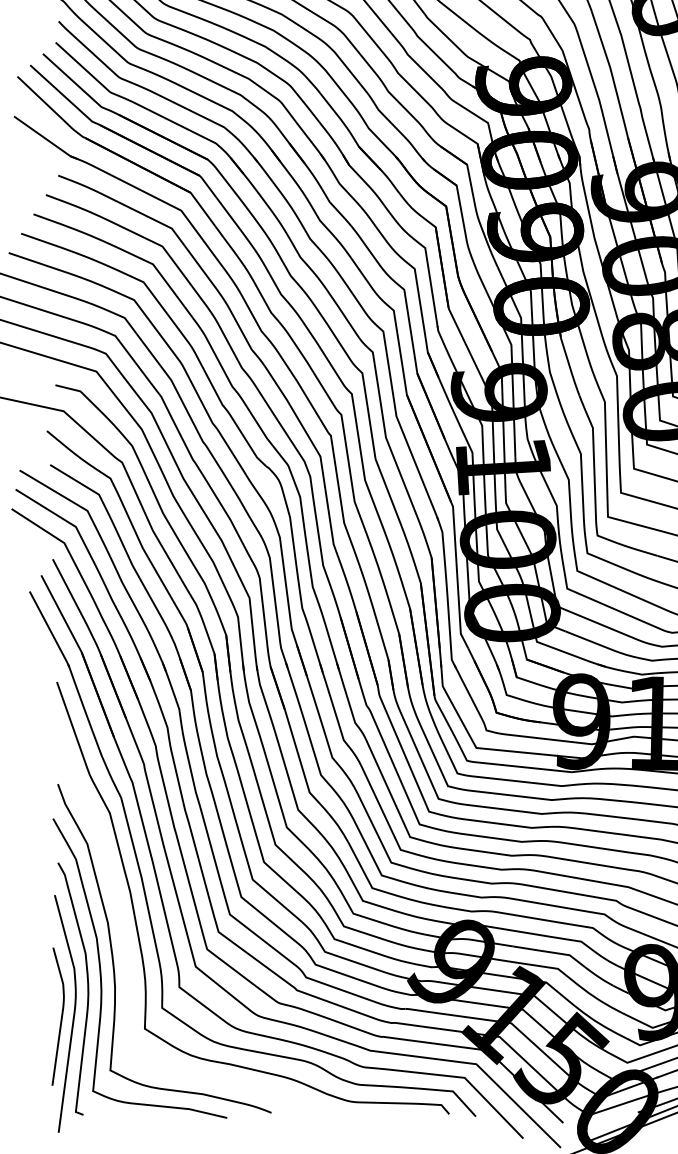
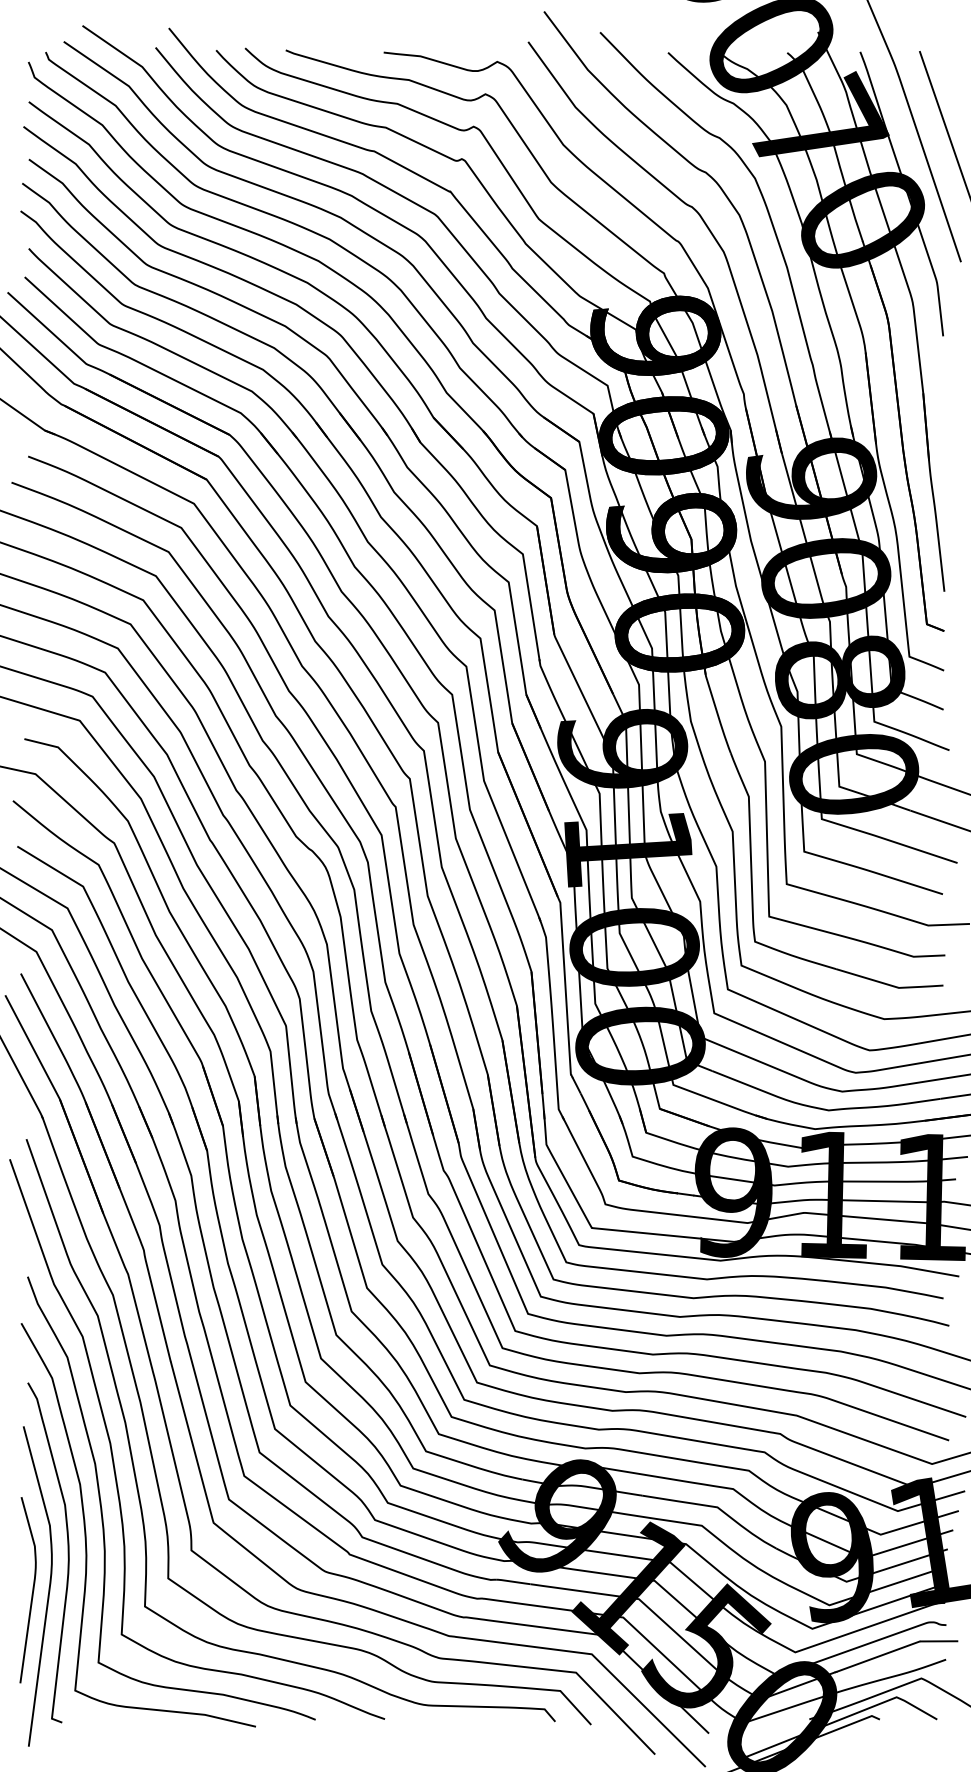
curve: (121, 916) -> (113, 1455), added

